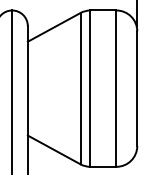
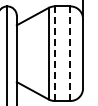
line: (116, 88) -> (70, 53), solid -> dashed
line: (90, 89) -> (54, 54), solid -> dashed

